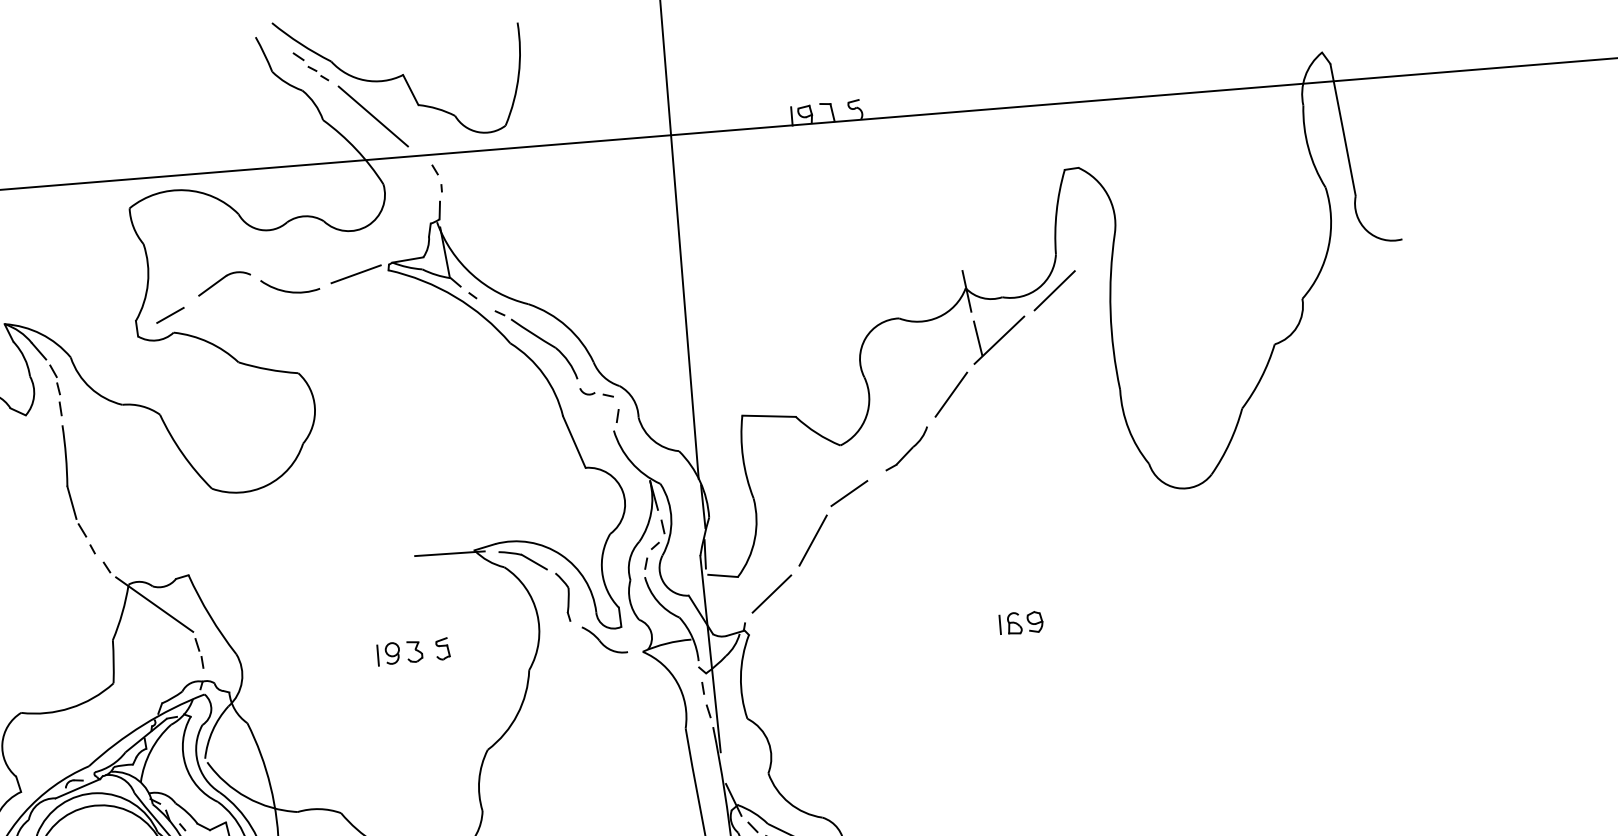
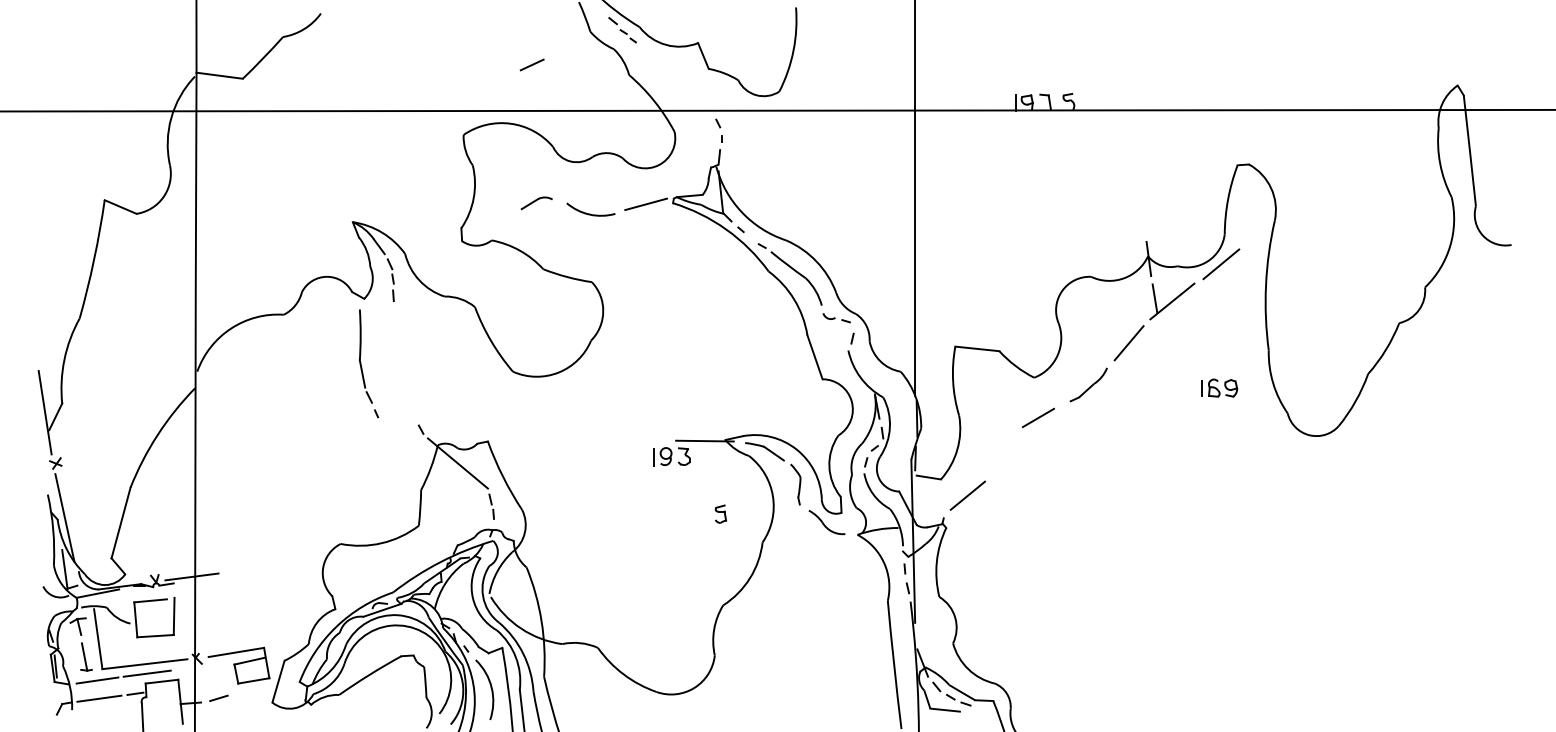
line: (373, 116) -> (670, 75), removed
part: (224, 283) -> (536, 203), size x0.7
line: (169, 314) -> (531, 64), moved
part: (69, 490) -> (361, 363), moved
line: (813, 540) -> (1005, 454), removed
part: (1020, 622) -> (1219, 387), moved
part: (442, 648) -> (720, 513), moved
part: (399, 652) -> (671, 456), moved

